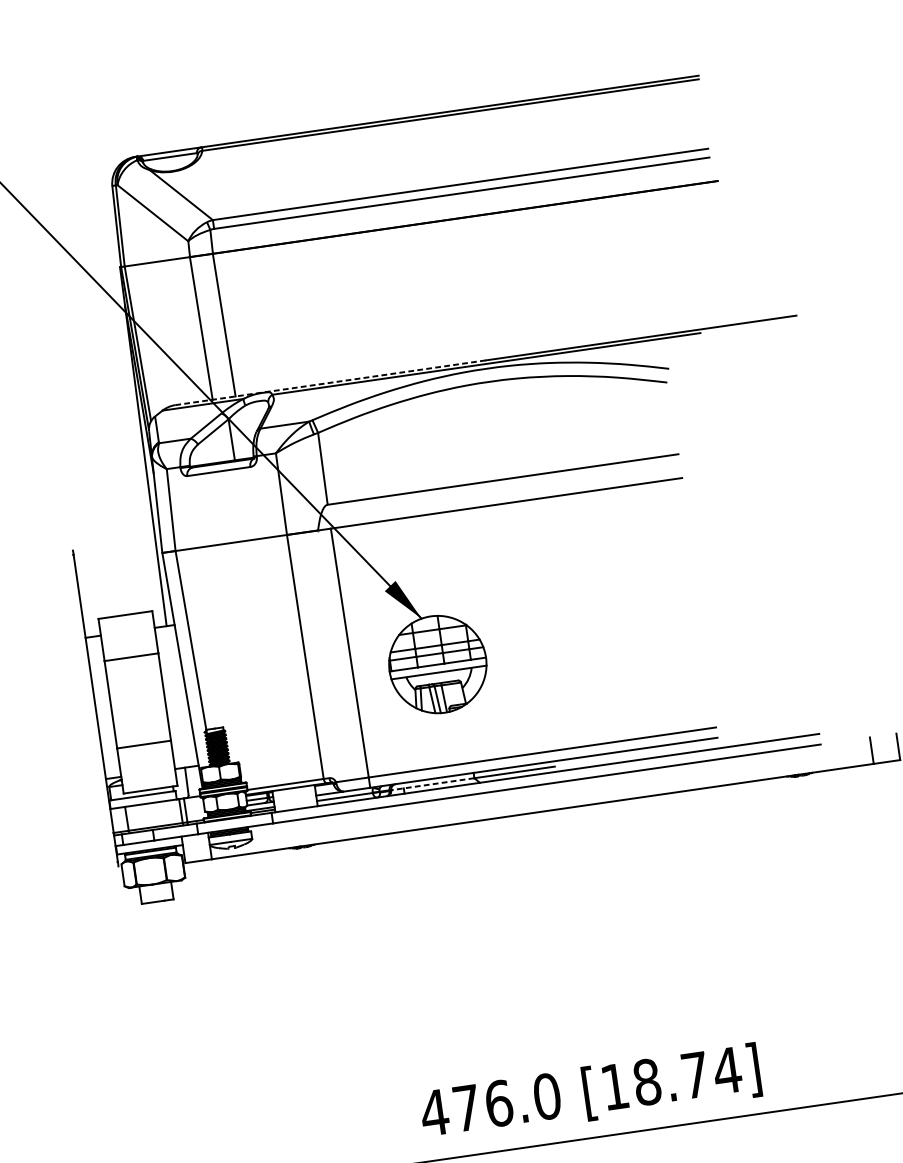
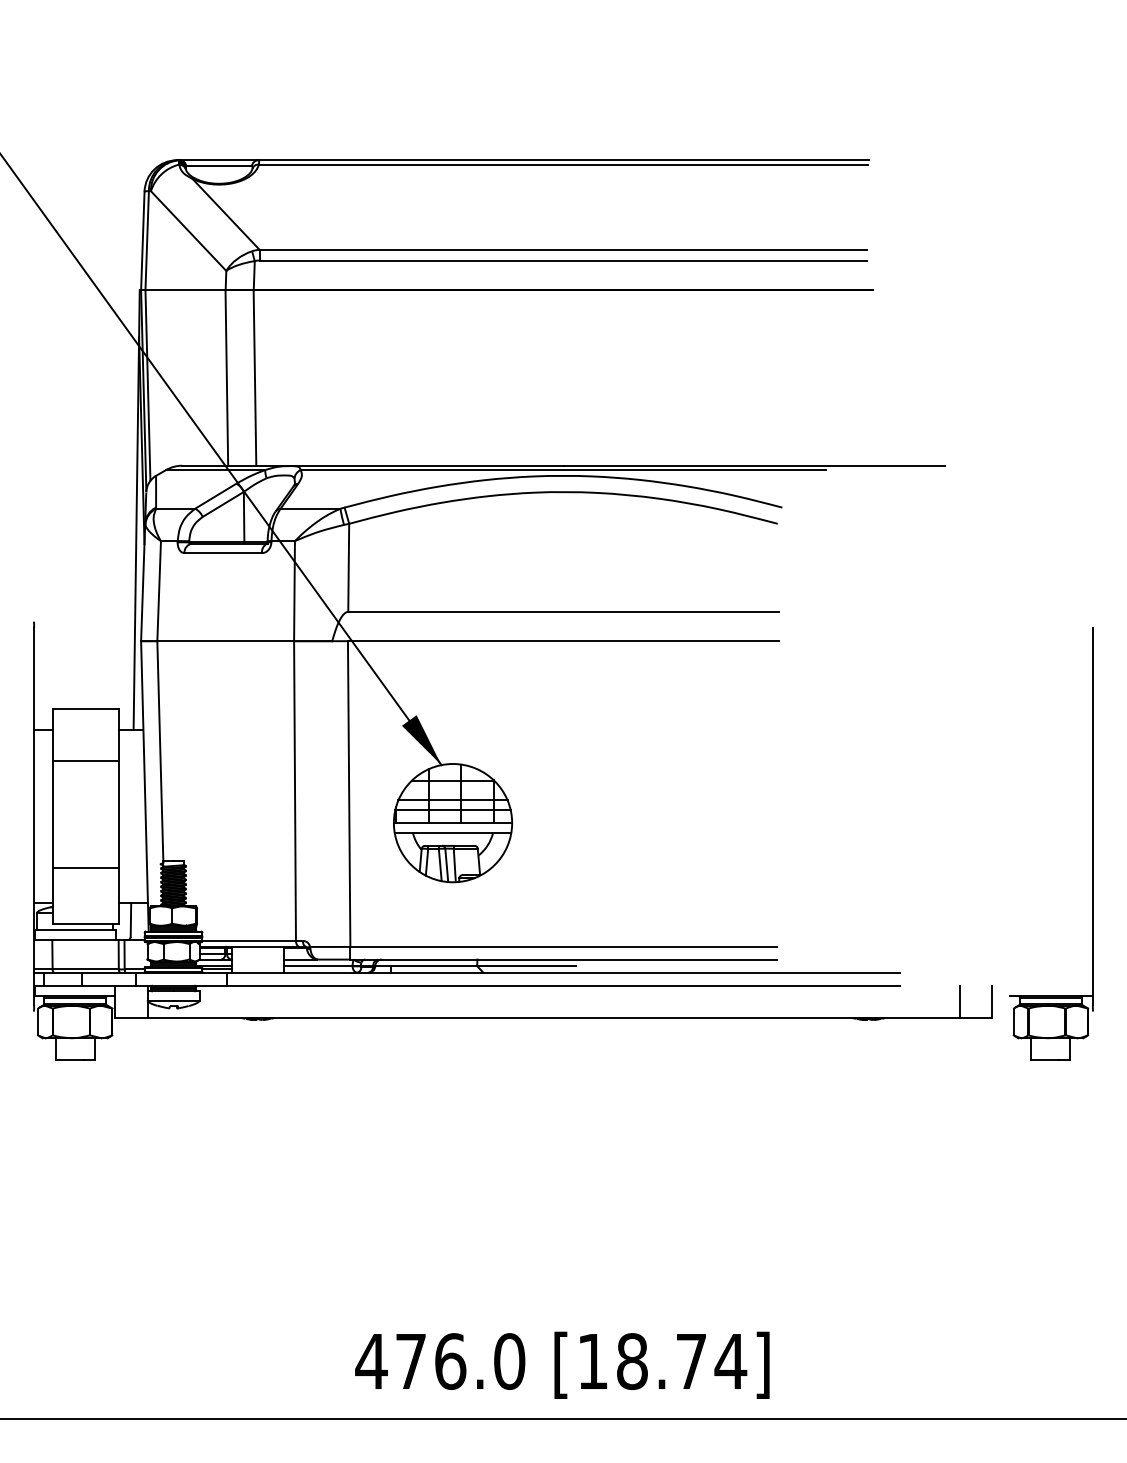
line: (330, 382) -> (372, 465), dashed -> solid
line: (433, 784) -> (426, 966), dashed -> solid

